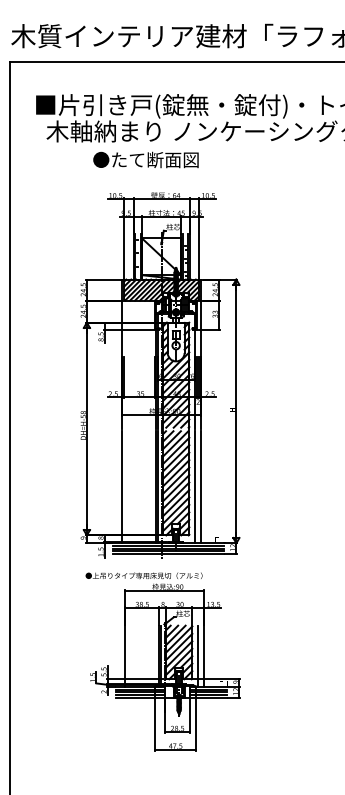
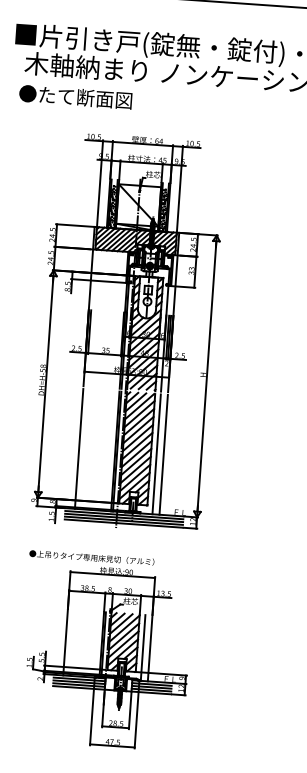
text: (145, 159) -> (75, 96), moved
part: (162, 661) -> (105, 650), moved

